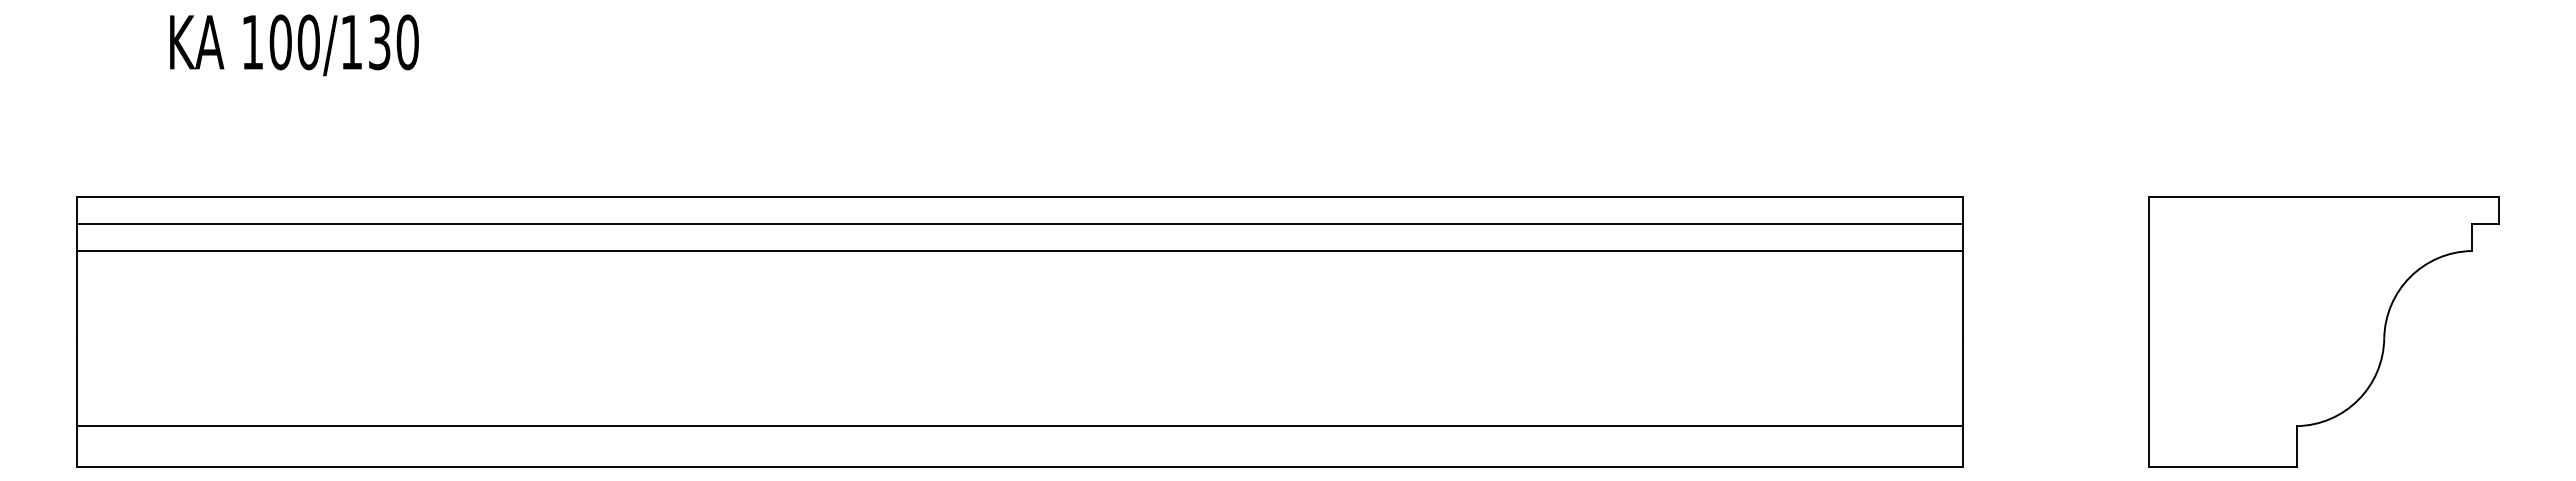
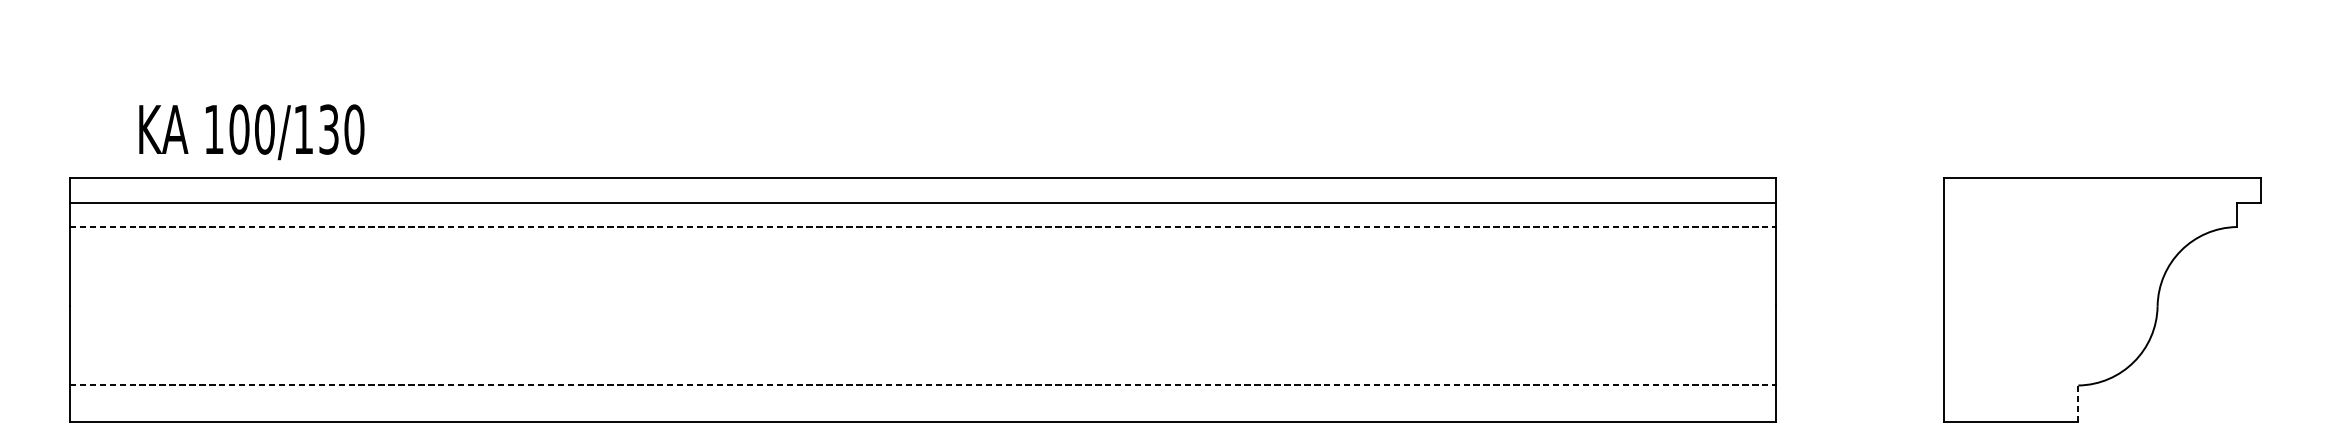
text: (294, 45) -> (251, 132), moved
line: (1020, 251) -> (923, 227), solid -> dashed
line: (1020, 426) -> (923, 385), solid -> dashed
line: (2296, 445) -> (2078, 403), solid -> dashed

